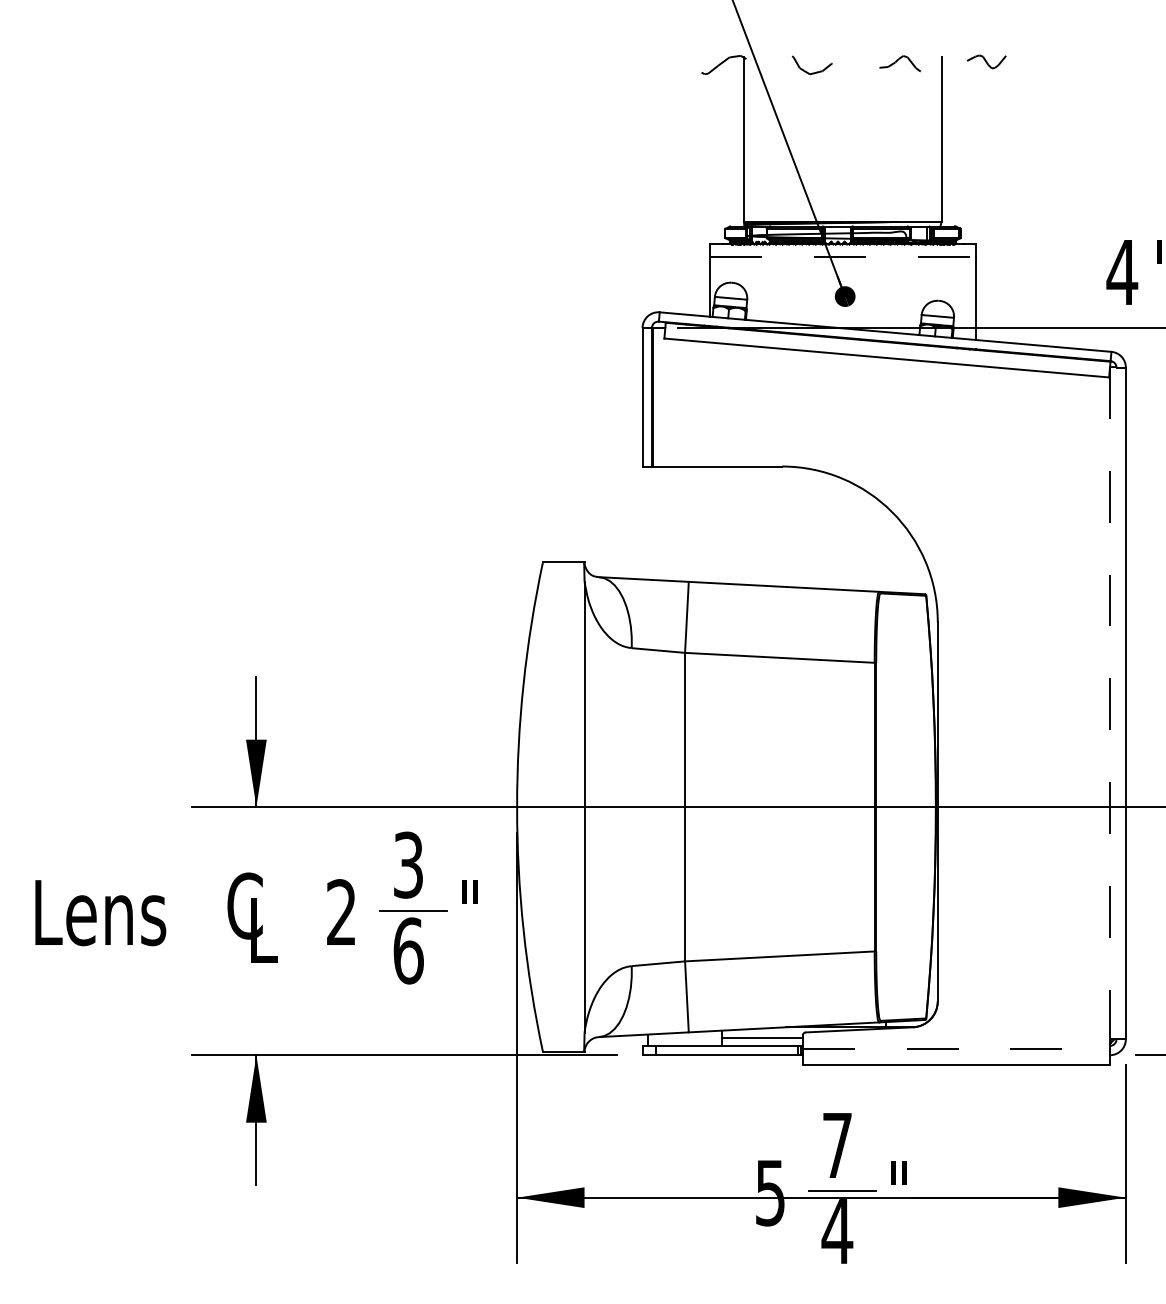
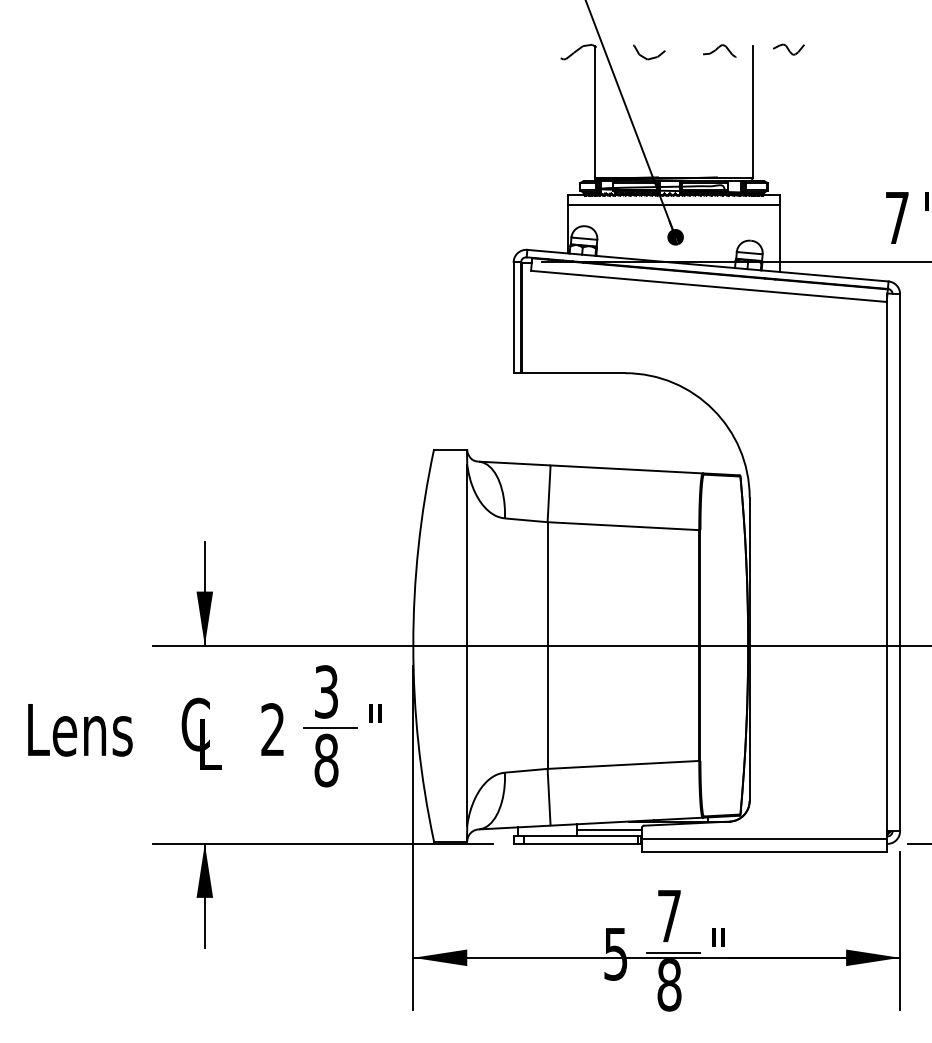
line: (843, 256) -> (674, 205), dashed -> solid
text: (1121, 271) -> (896, 217), 4 -> 7
line: (1110, 703) -> (887, 562), dashed -> solid
text: (408, 950) -> (326, 760), 6 -> 8
line: (956, 1049) -> (764, 839), dashed -> solid
text: (837, 1232) -> (669, 985), 4 -> 8

